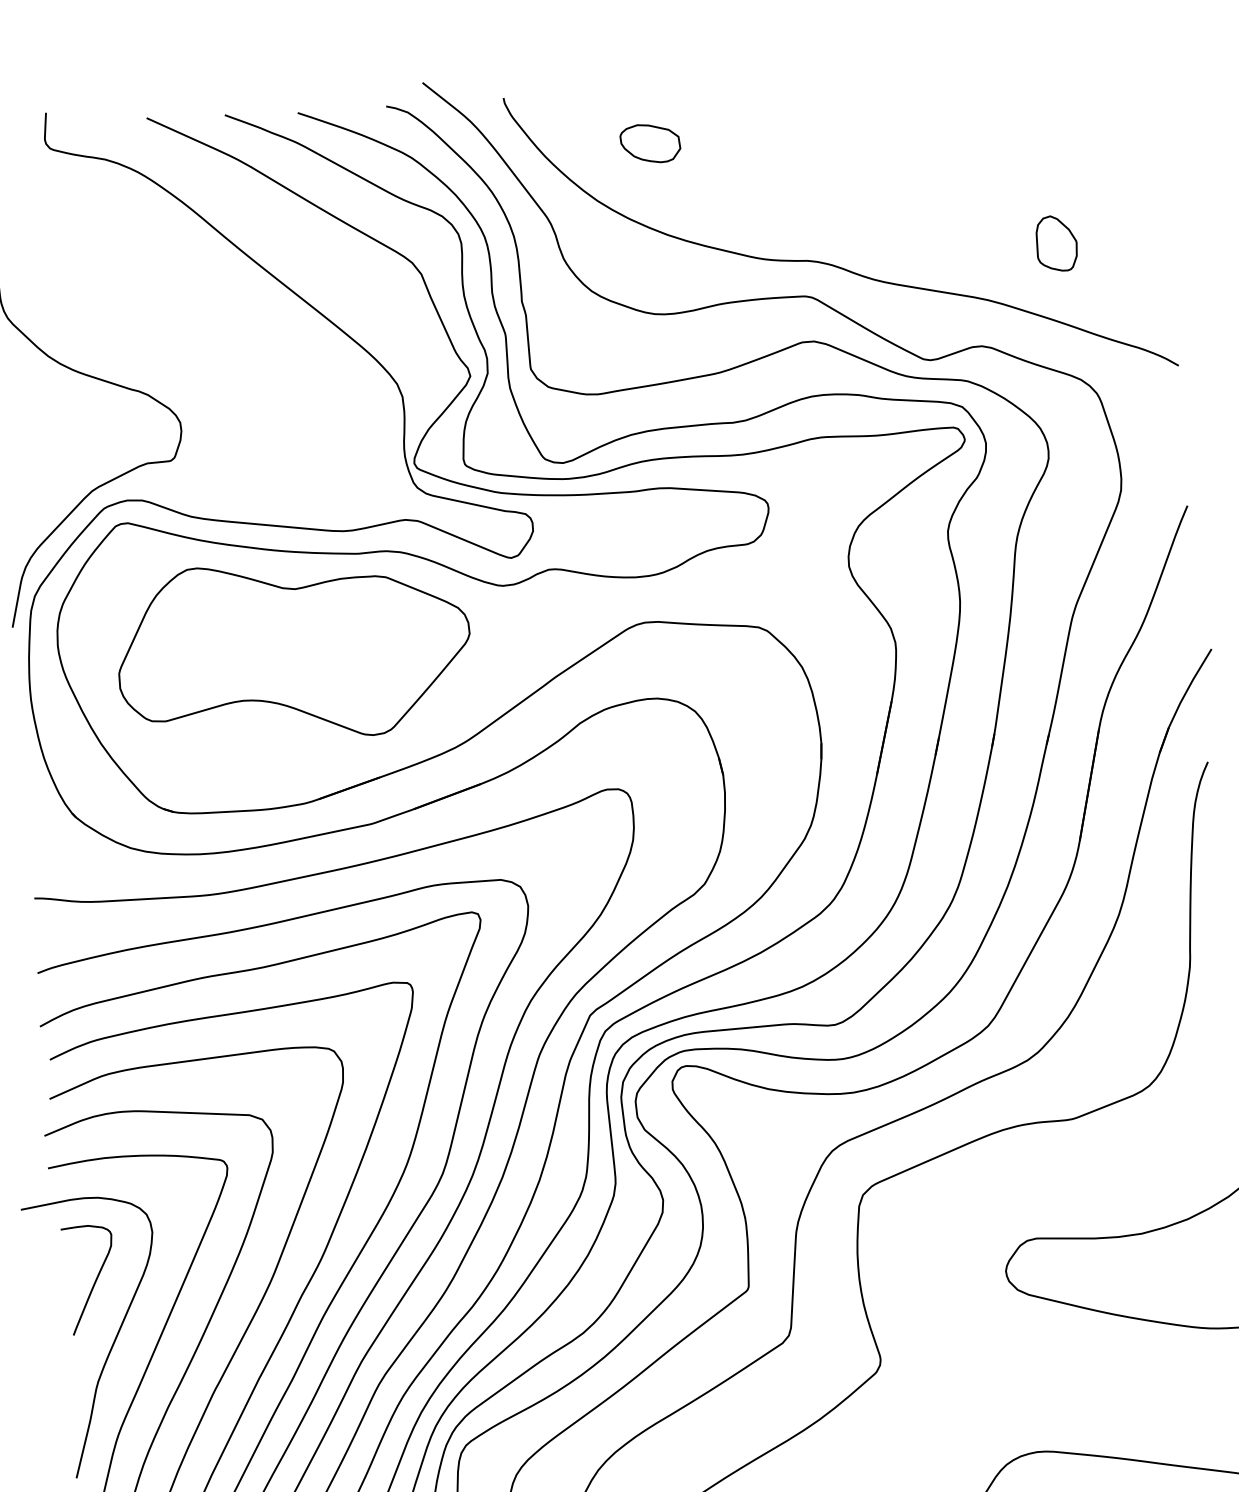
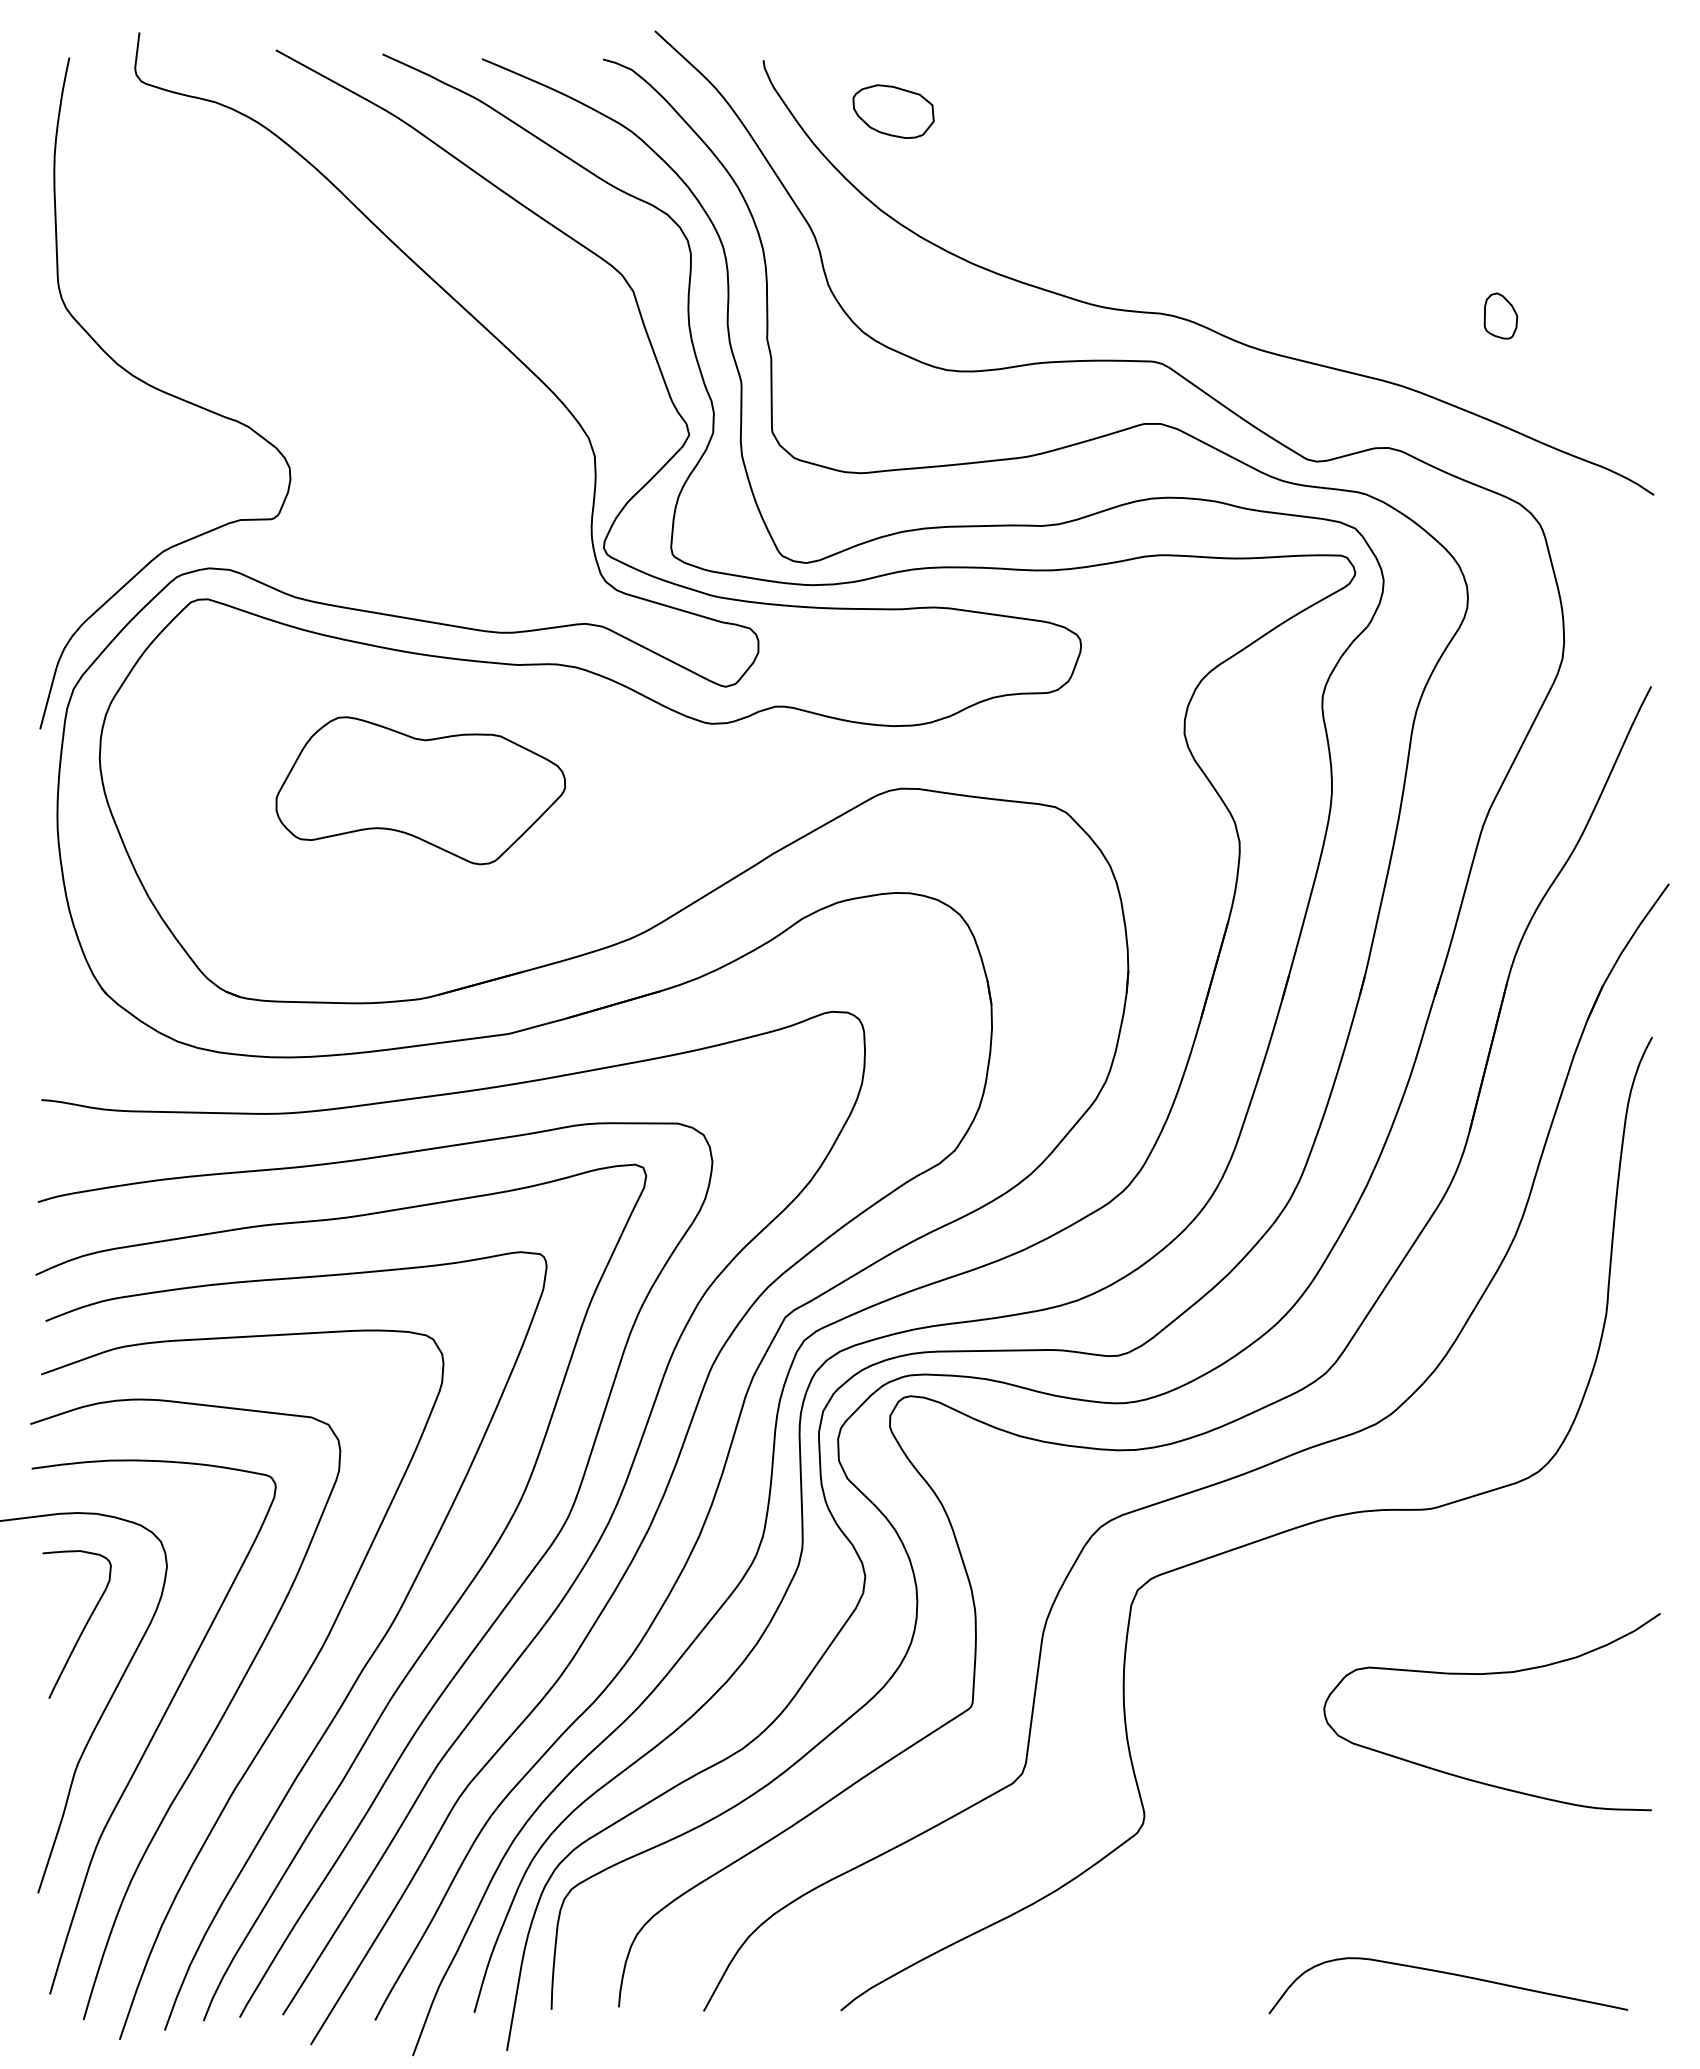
part: (650, 143) -> (893, 111), moved
part: (1056, 243) -> (1500, 315), size x0.6
part: (293, 650) -> (420, 790), size x0.6

